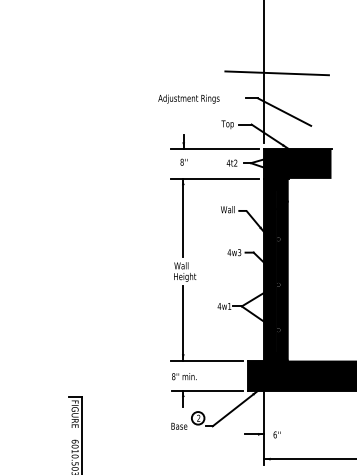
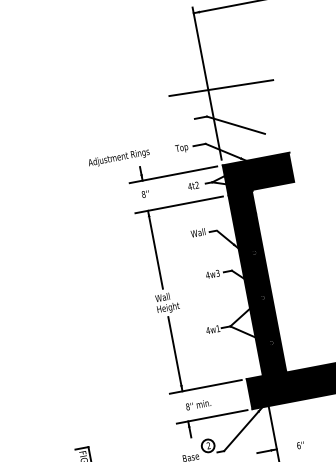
text: (188, 98) -> (118, 157), moved
text: (184, 376) -> (198, 404), moved
text: (276, 434) -> (300, 445), moved

